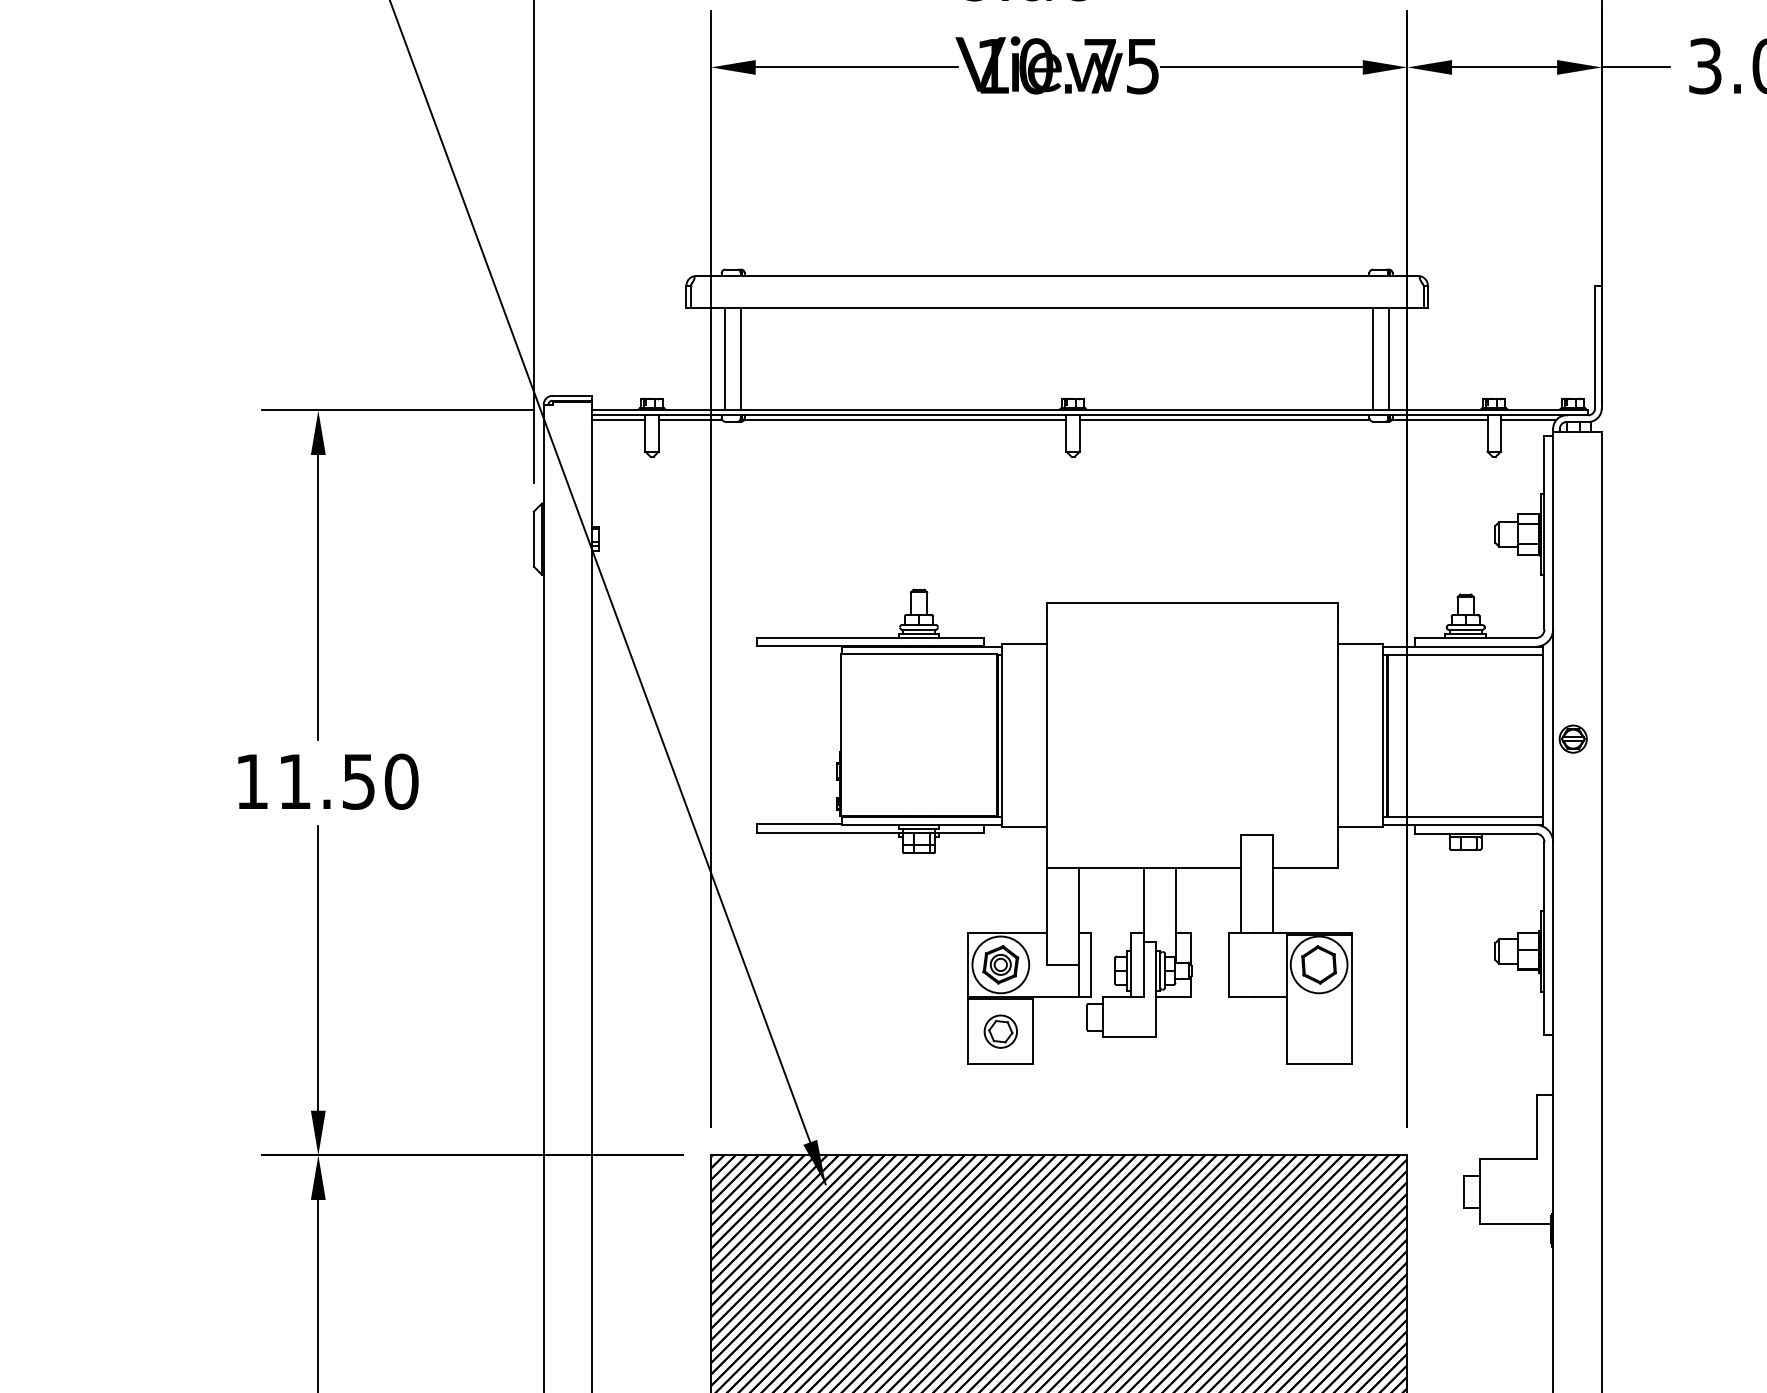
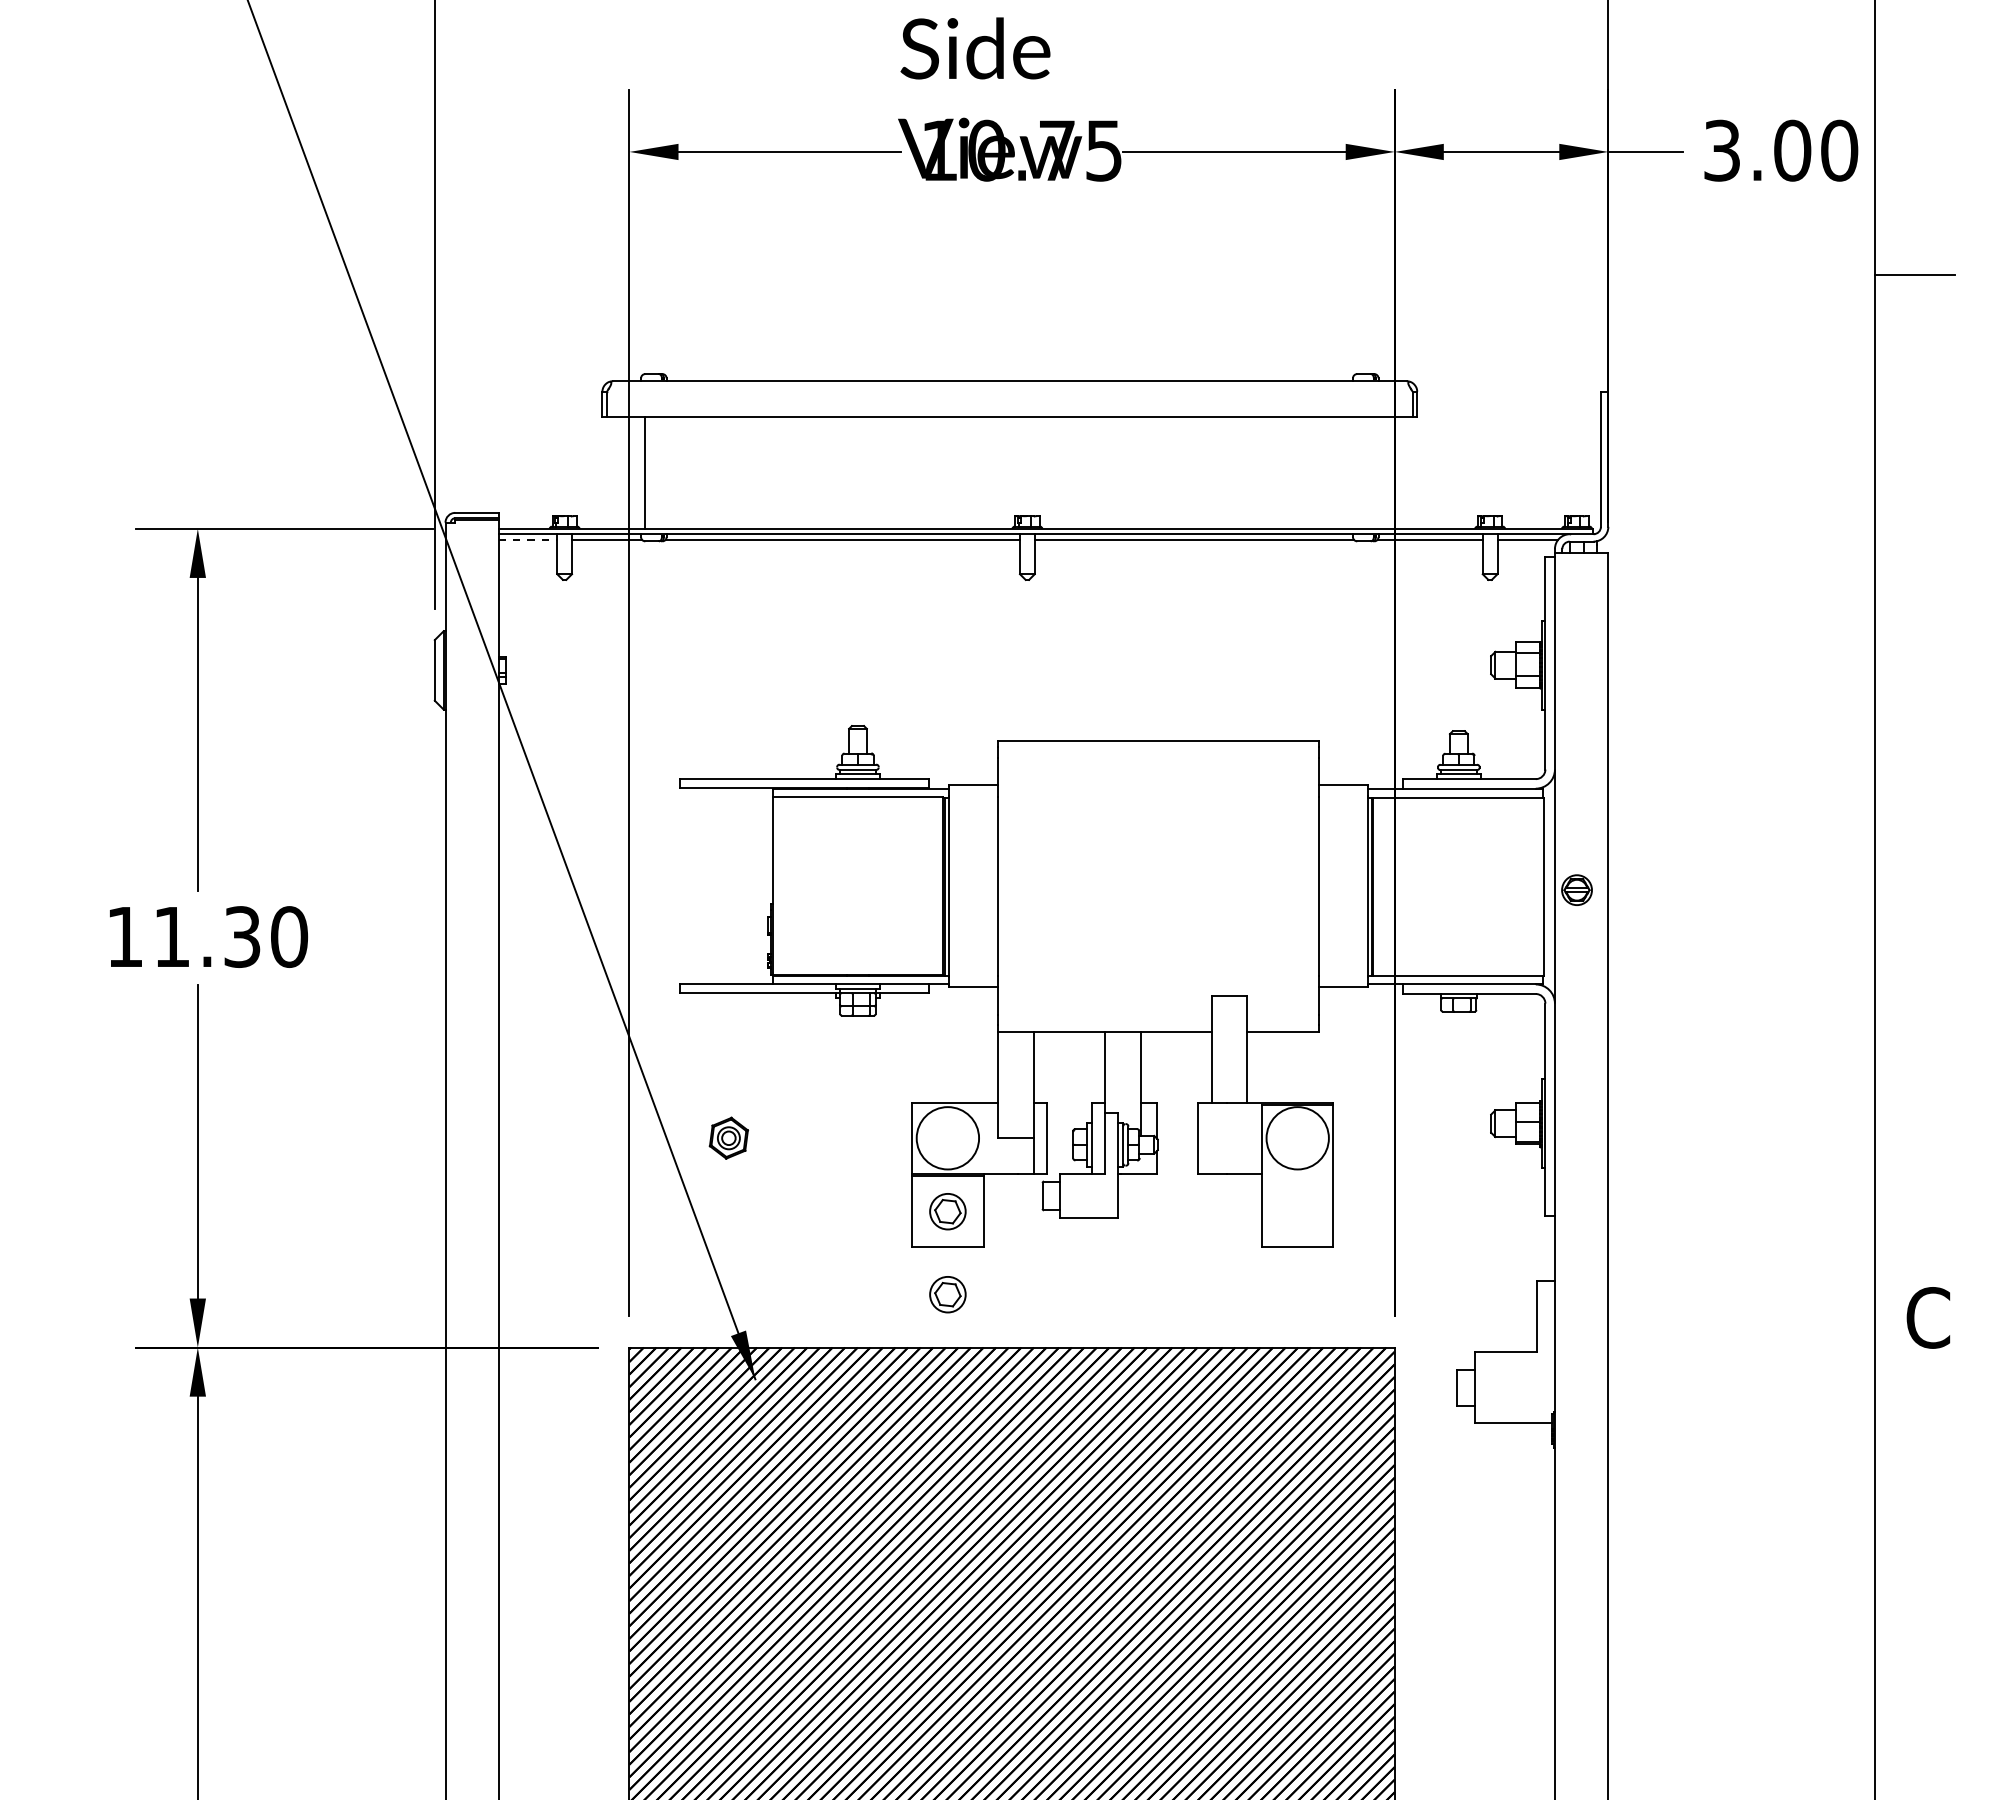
line: (741, 359) -> (662, 472), removed
line: (1372, 359) -> (1356, 472), removed
line: (1388, 359) -> (1374, 472), removed
line: (619, 420) -> (528, 539), solid -> dashed
text: (358, 781) -> (242, 936), 11.50 -> 11.30
part: (1000, 964) -> (728, 1137), moved
part: (1318, 964) -> (1297, 1137), removed
part: (1000, 1107) -> (947, 1294), added

